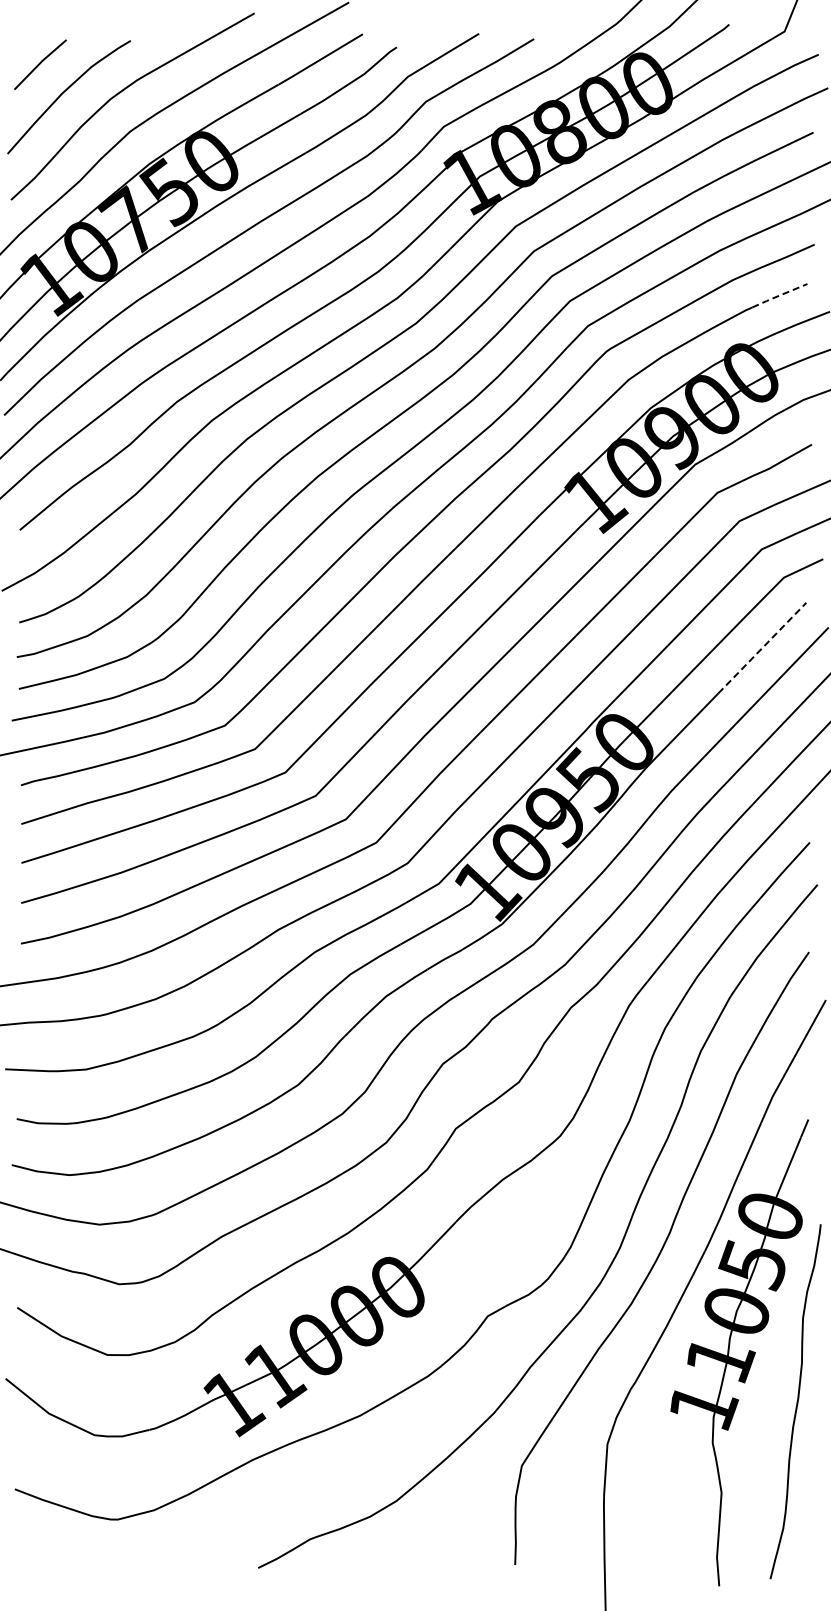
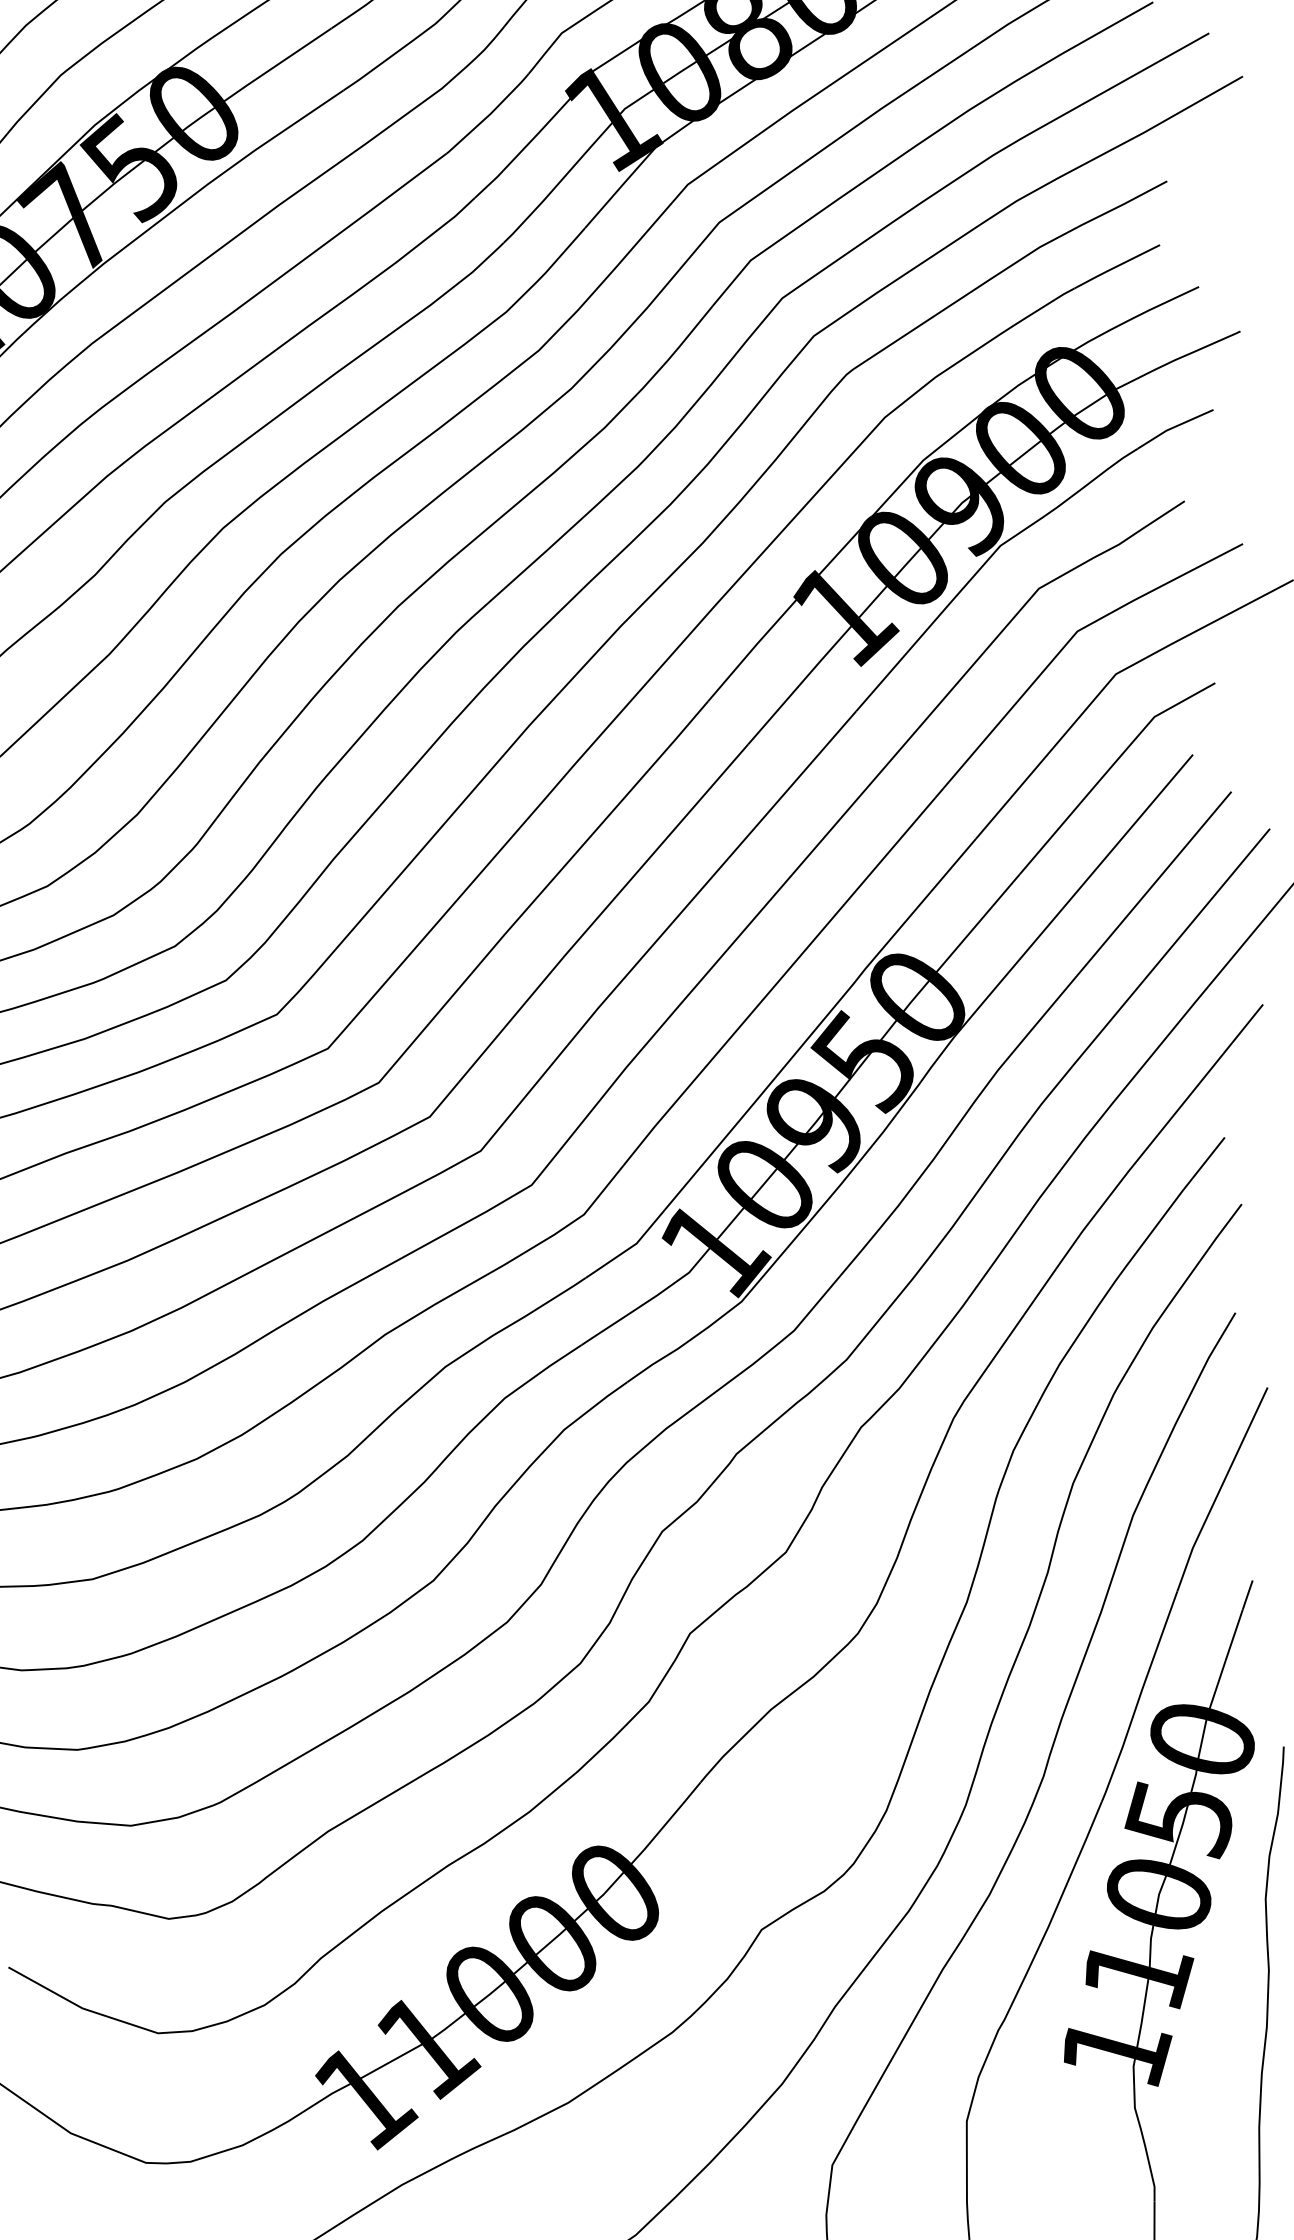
line: (779, 295) -> (1116, 266), dashed -> solid
line: (762, 647) -> (1127, 830), dashed -> solid

